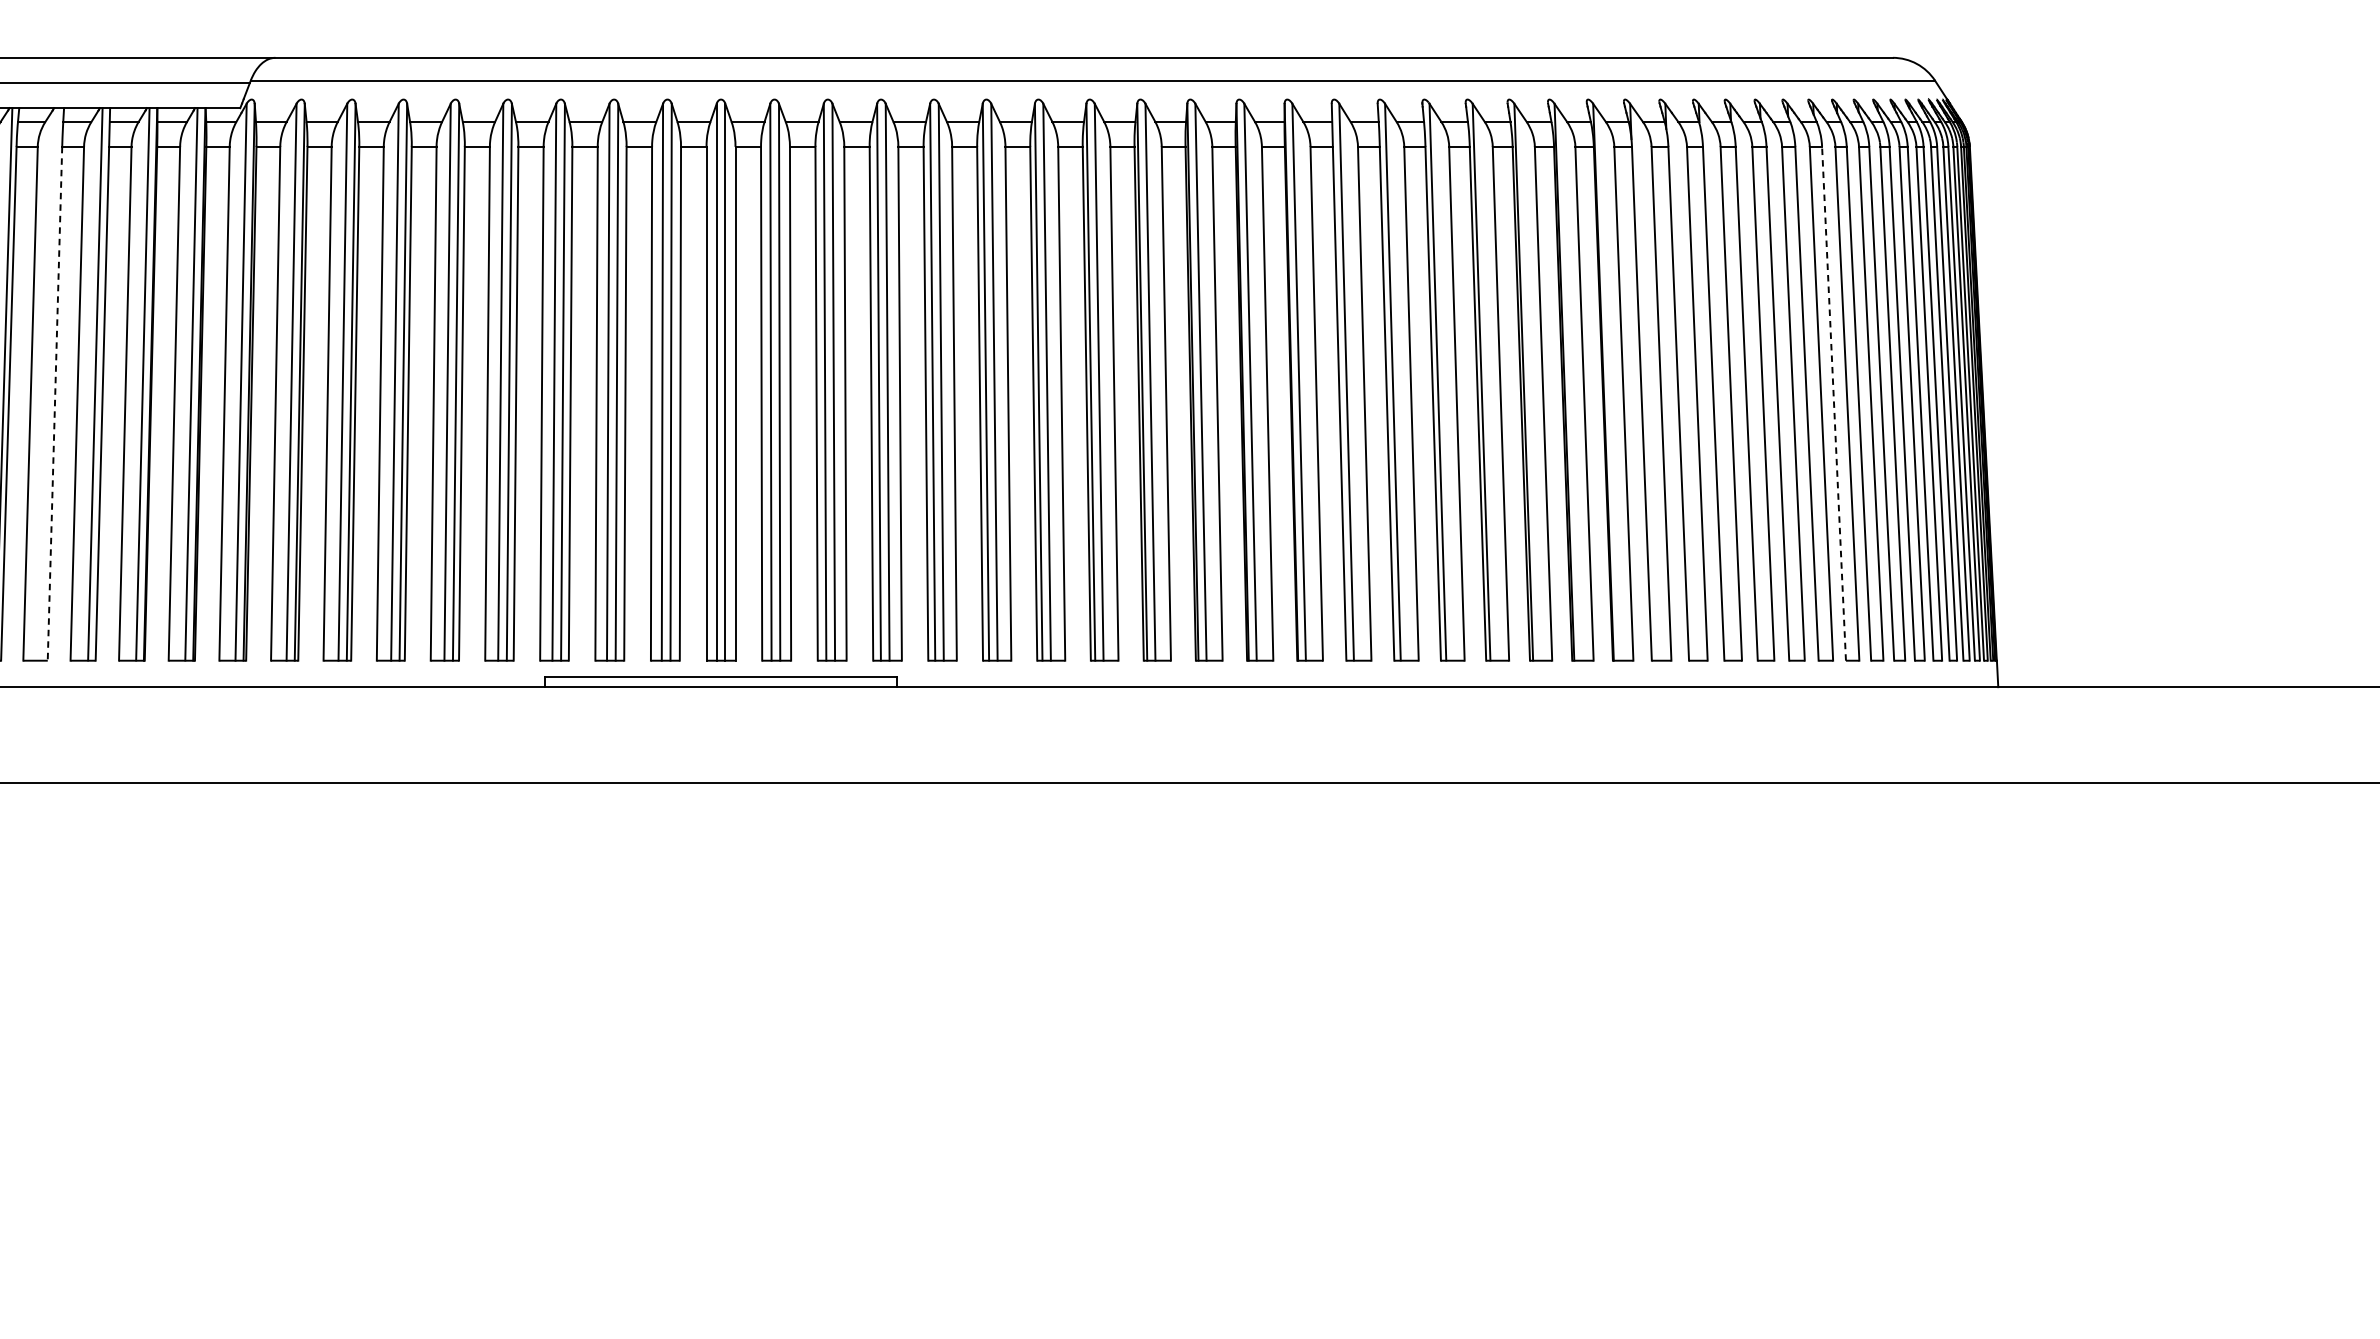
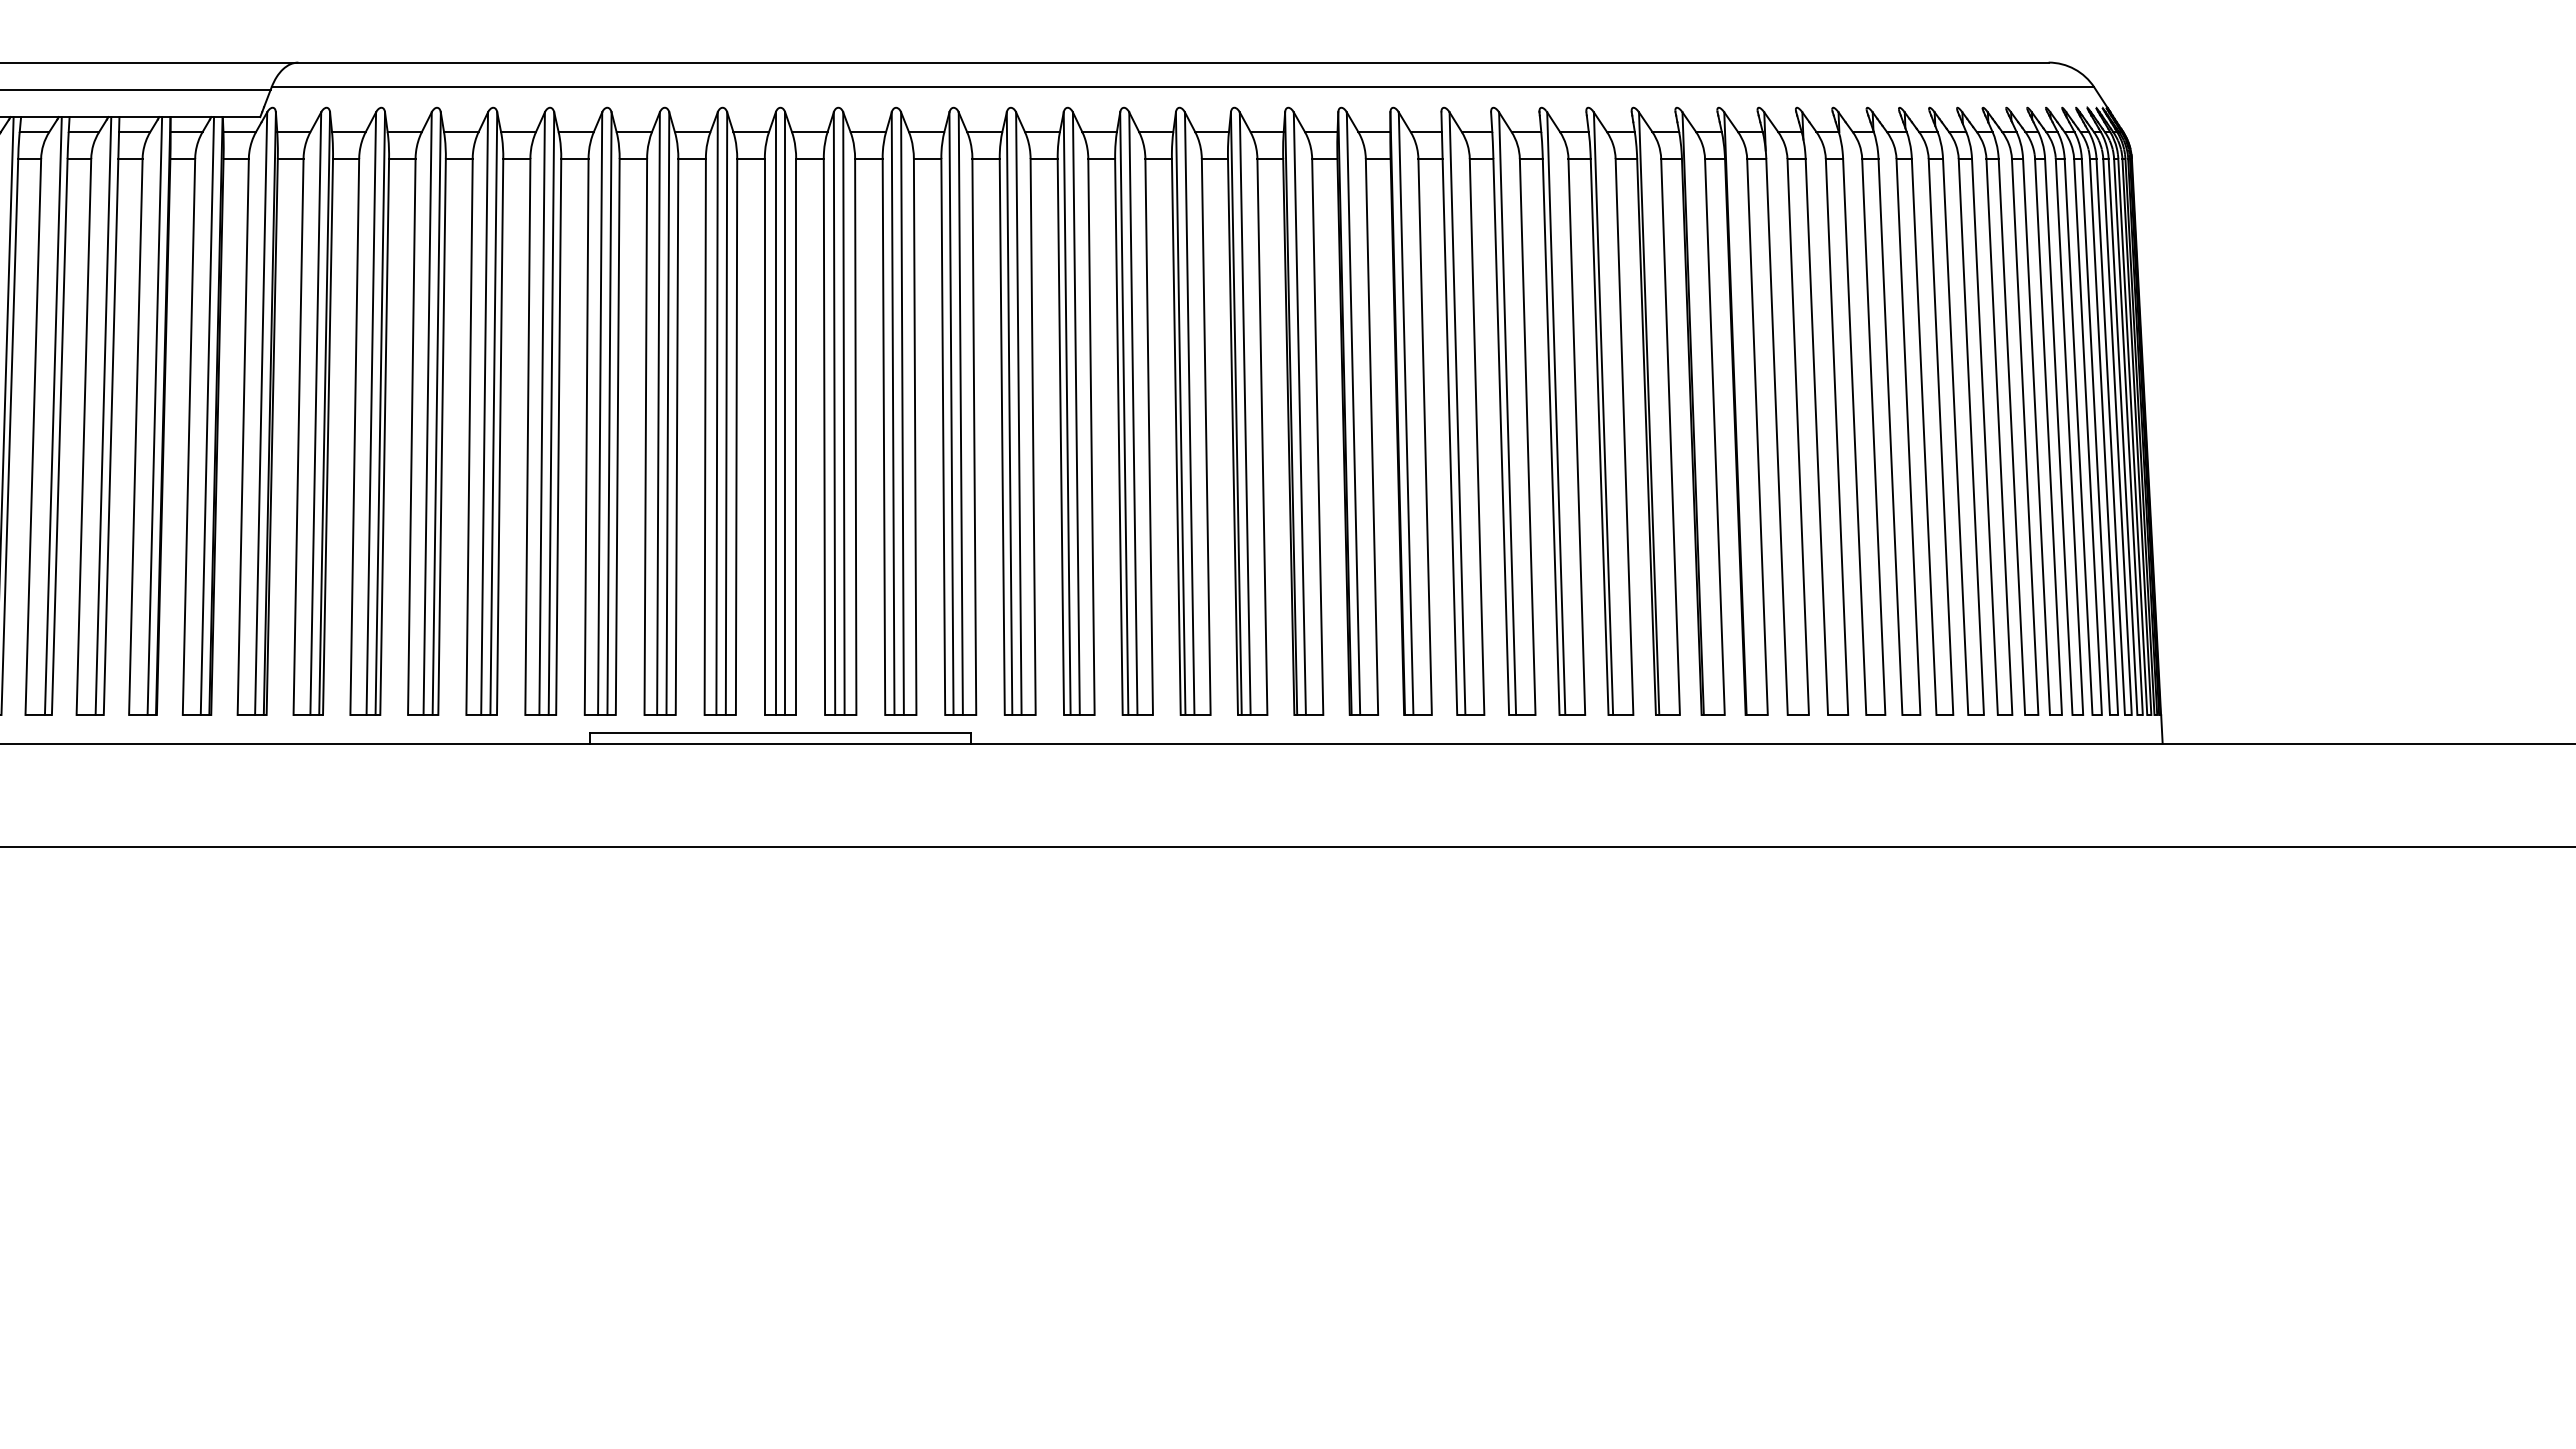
line: (48, 383) -> (52, 415), added
line: (1833, 403) -> (1984, 436), dashed -> solid
line: (54, 404) -> (59, 437), dashed -> solid

